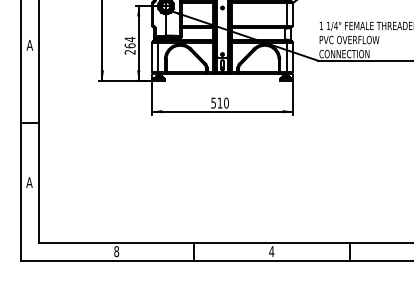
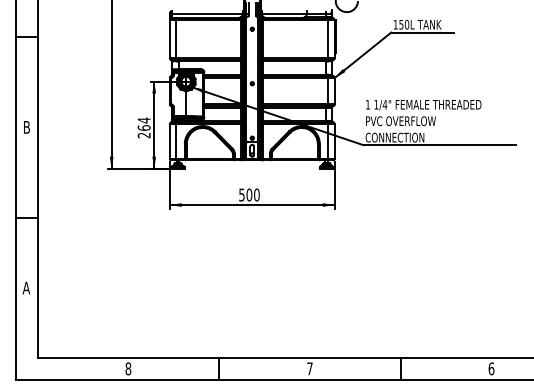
text: (29, 45) -> (26, 127), A -> B
text: (220, 102) -> (249, 194), 510 -> 500
text: (271, 251) -> (309, 368), 4 -> 7

